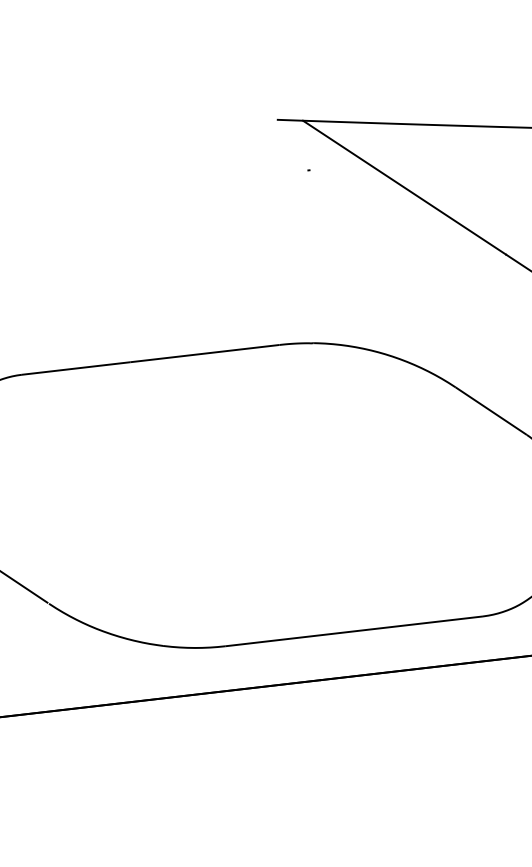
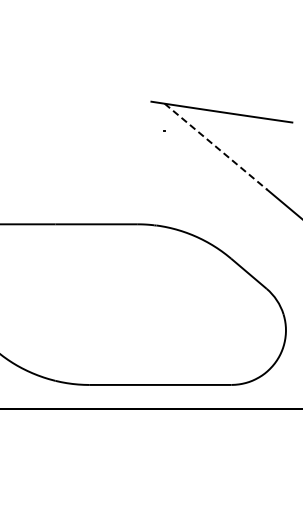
line: (404, 187) -> (215, 146), solid -> dashed

